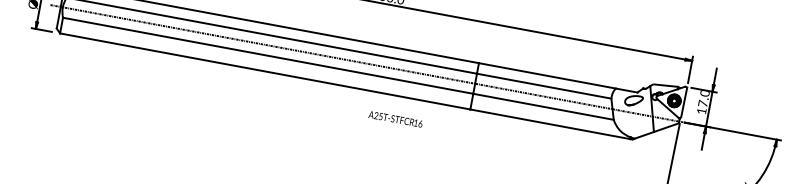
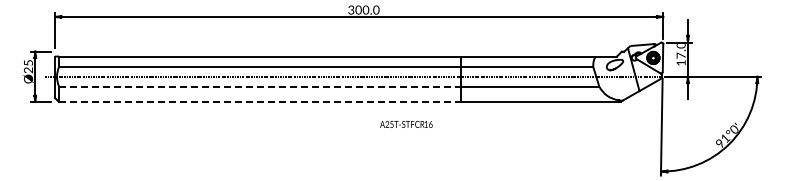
line: (268, 55) -> (260, 86), solid -> dashed
line: (265, 71) -> (260, 101), solid -> dashed
text: (395, 119) -> (406, 124), moved

